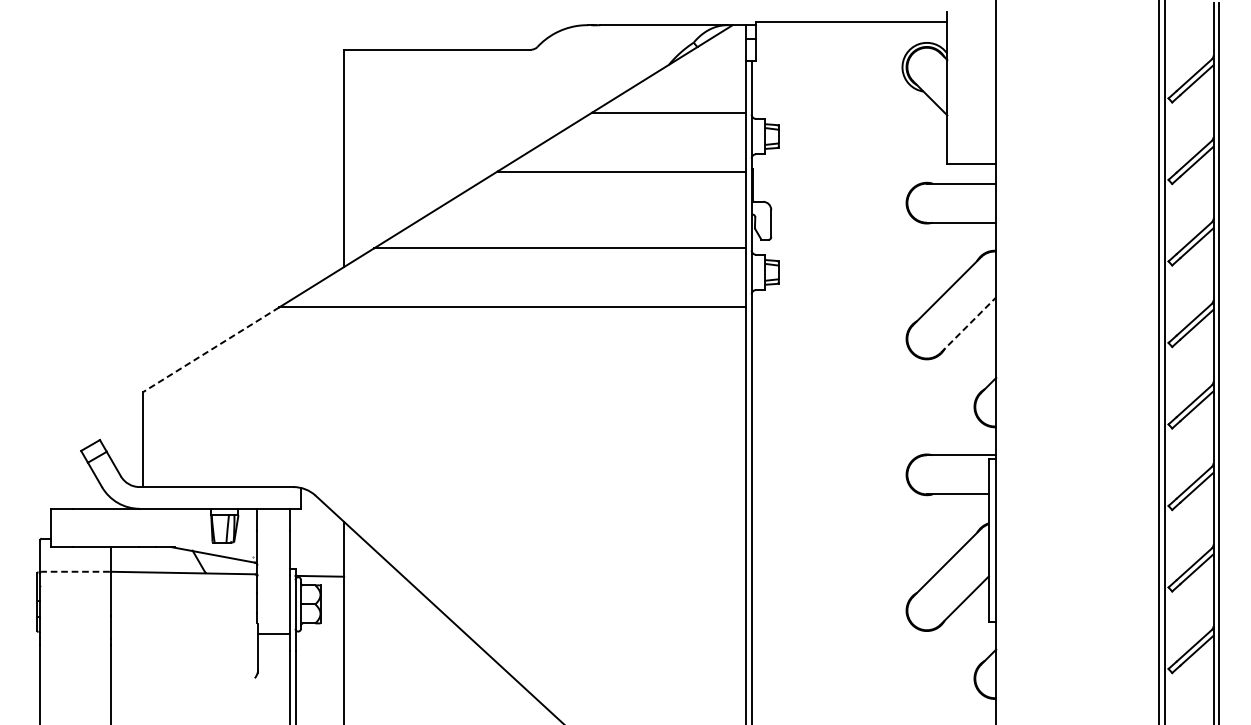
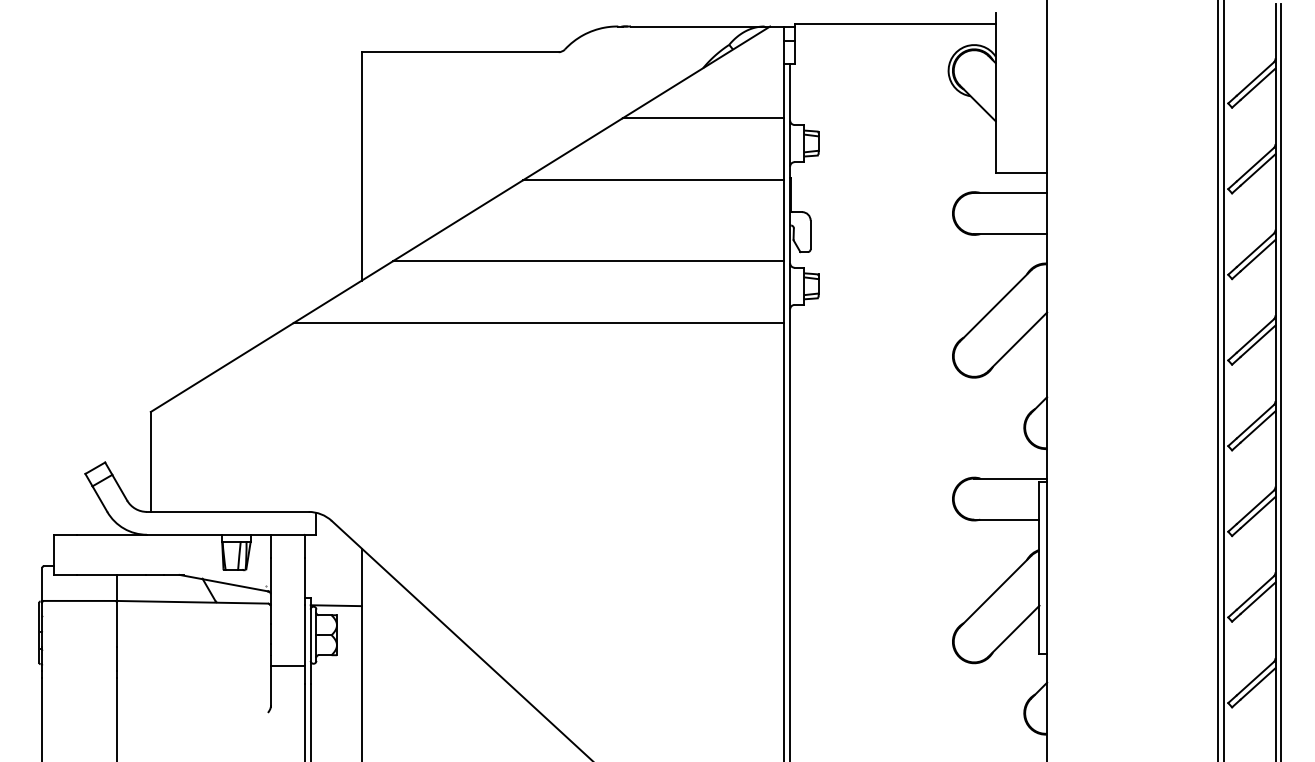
line: (968, 324) -> (1018, 341), dashed -> solid
line: (210, 349) -> (221, 367), dashed -> solid
line: (75, 571) -> (79, 600), dashed -> solid

